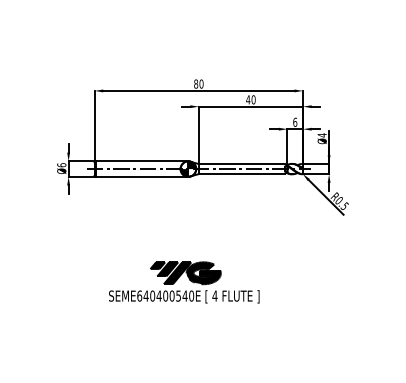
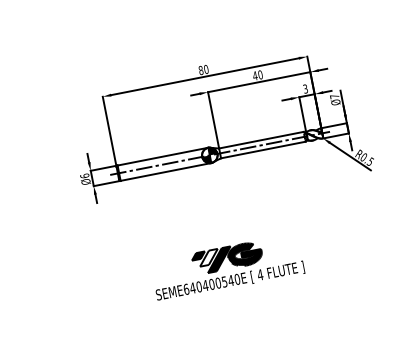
text: (295, 121) -> (305, 88), 6 -> 3
text: (321, 135) -> (333, 96), Ø4 -> Ø7
fill: (167, 269) -> (208, 257), removed

